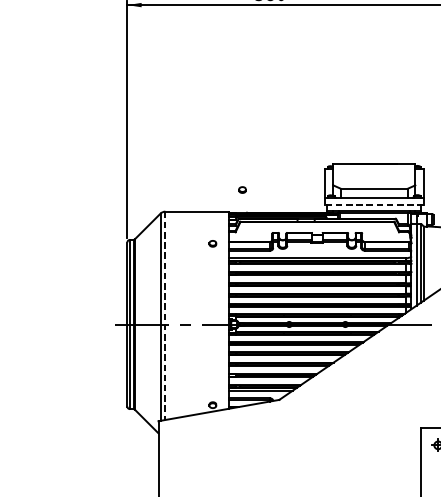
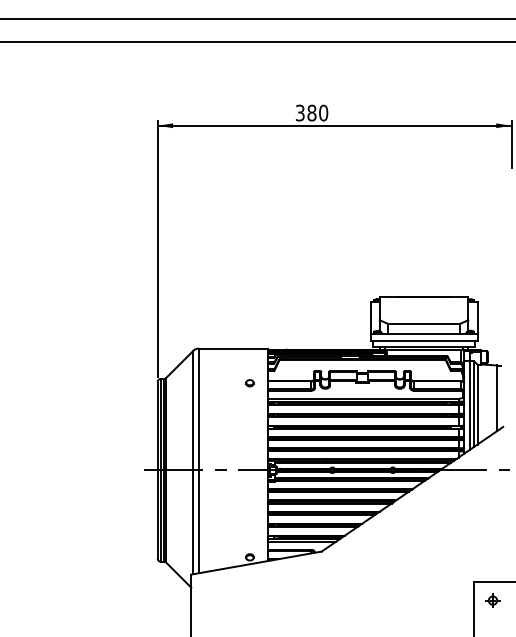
part: (242, 190) -> (281, 325), removed
line: (374, 205) -> (424, 341), dashed -> solid
line: (165, 316) -> (198, 461), dashed -> solid

